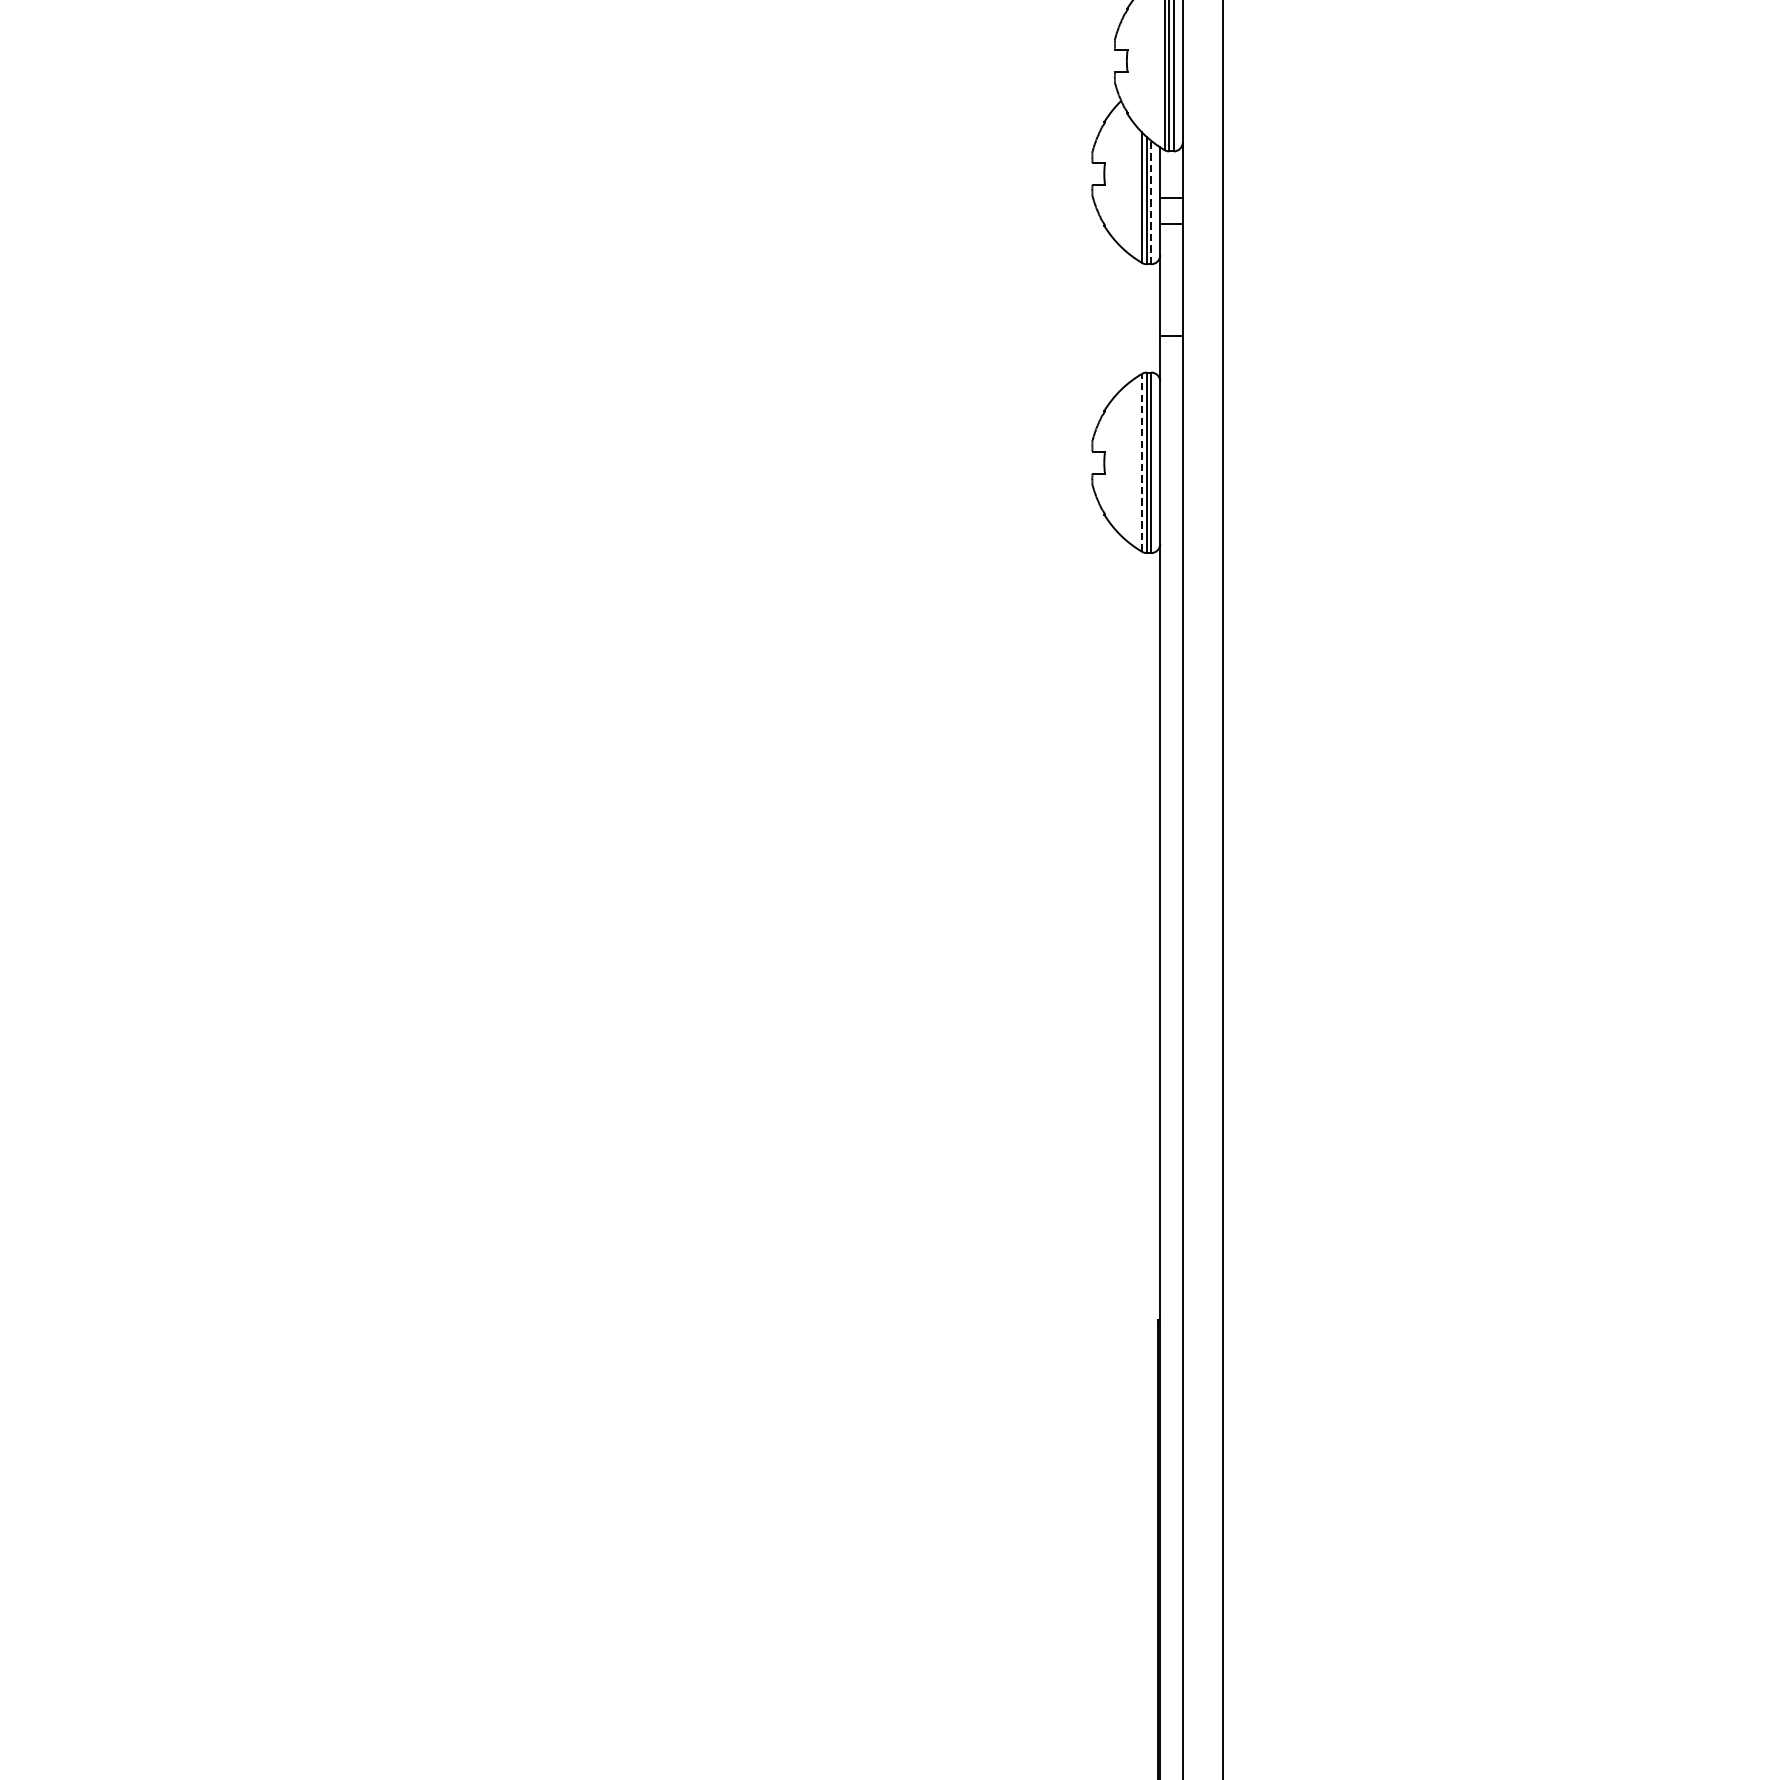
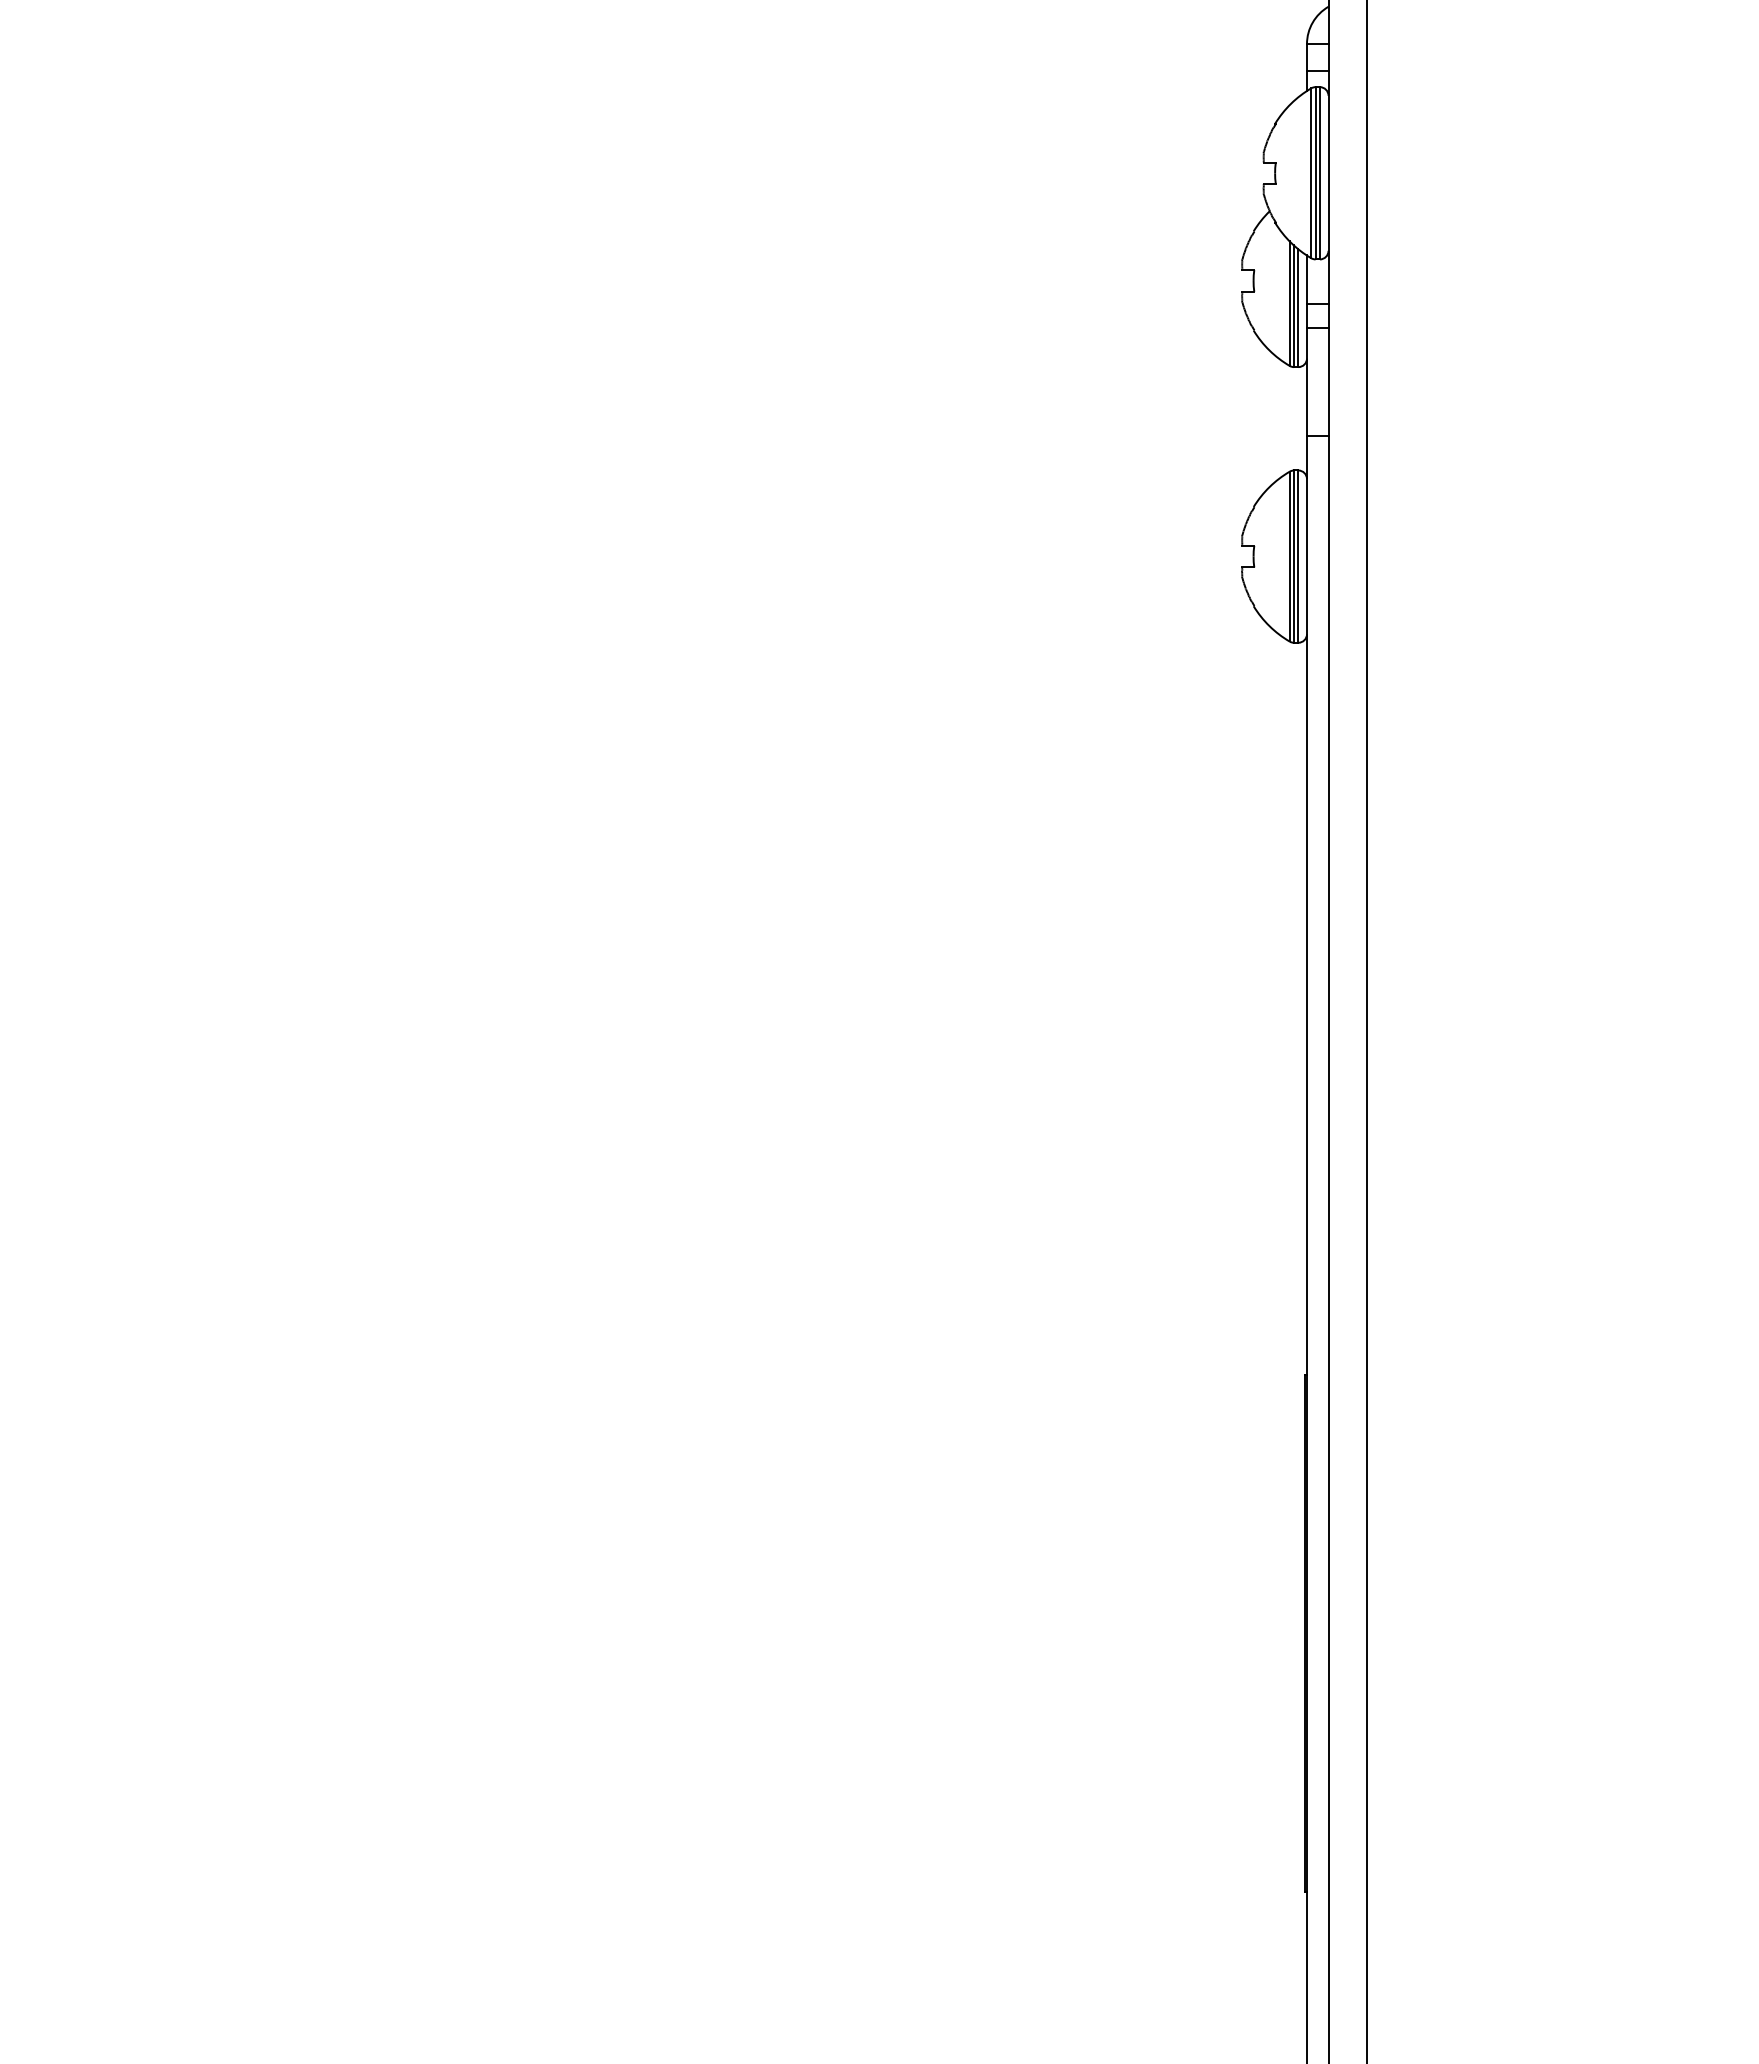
line: (1151, 201) -> (1298, 307), dashed -> solid
line: (1141, 462) -> (1289, 556), dashed -> solid

